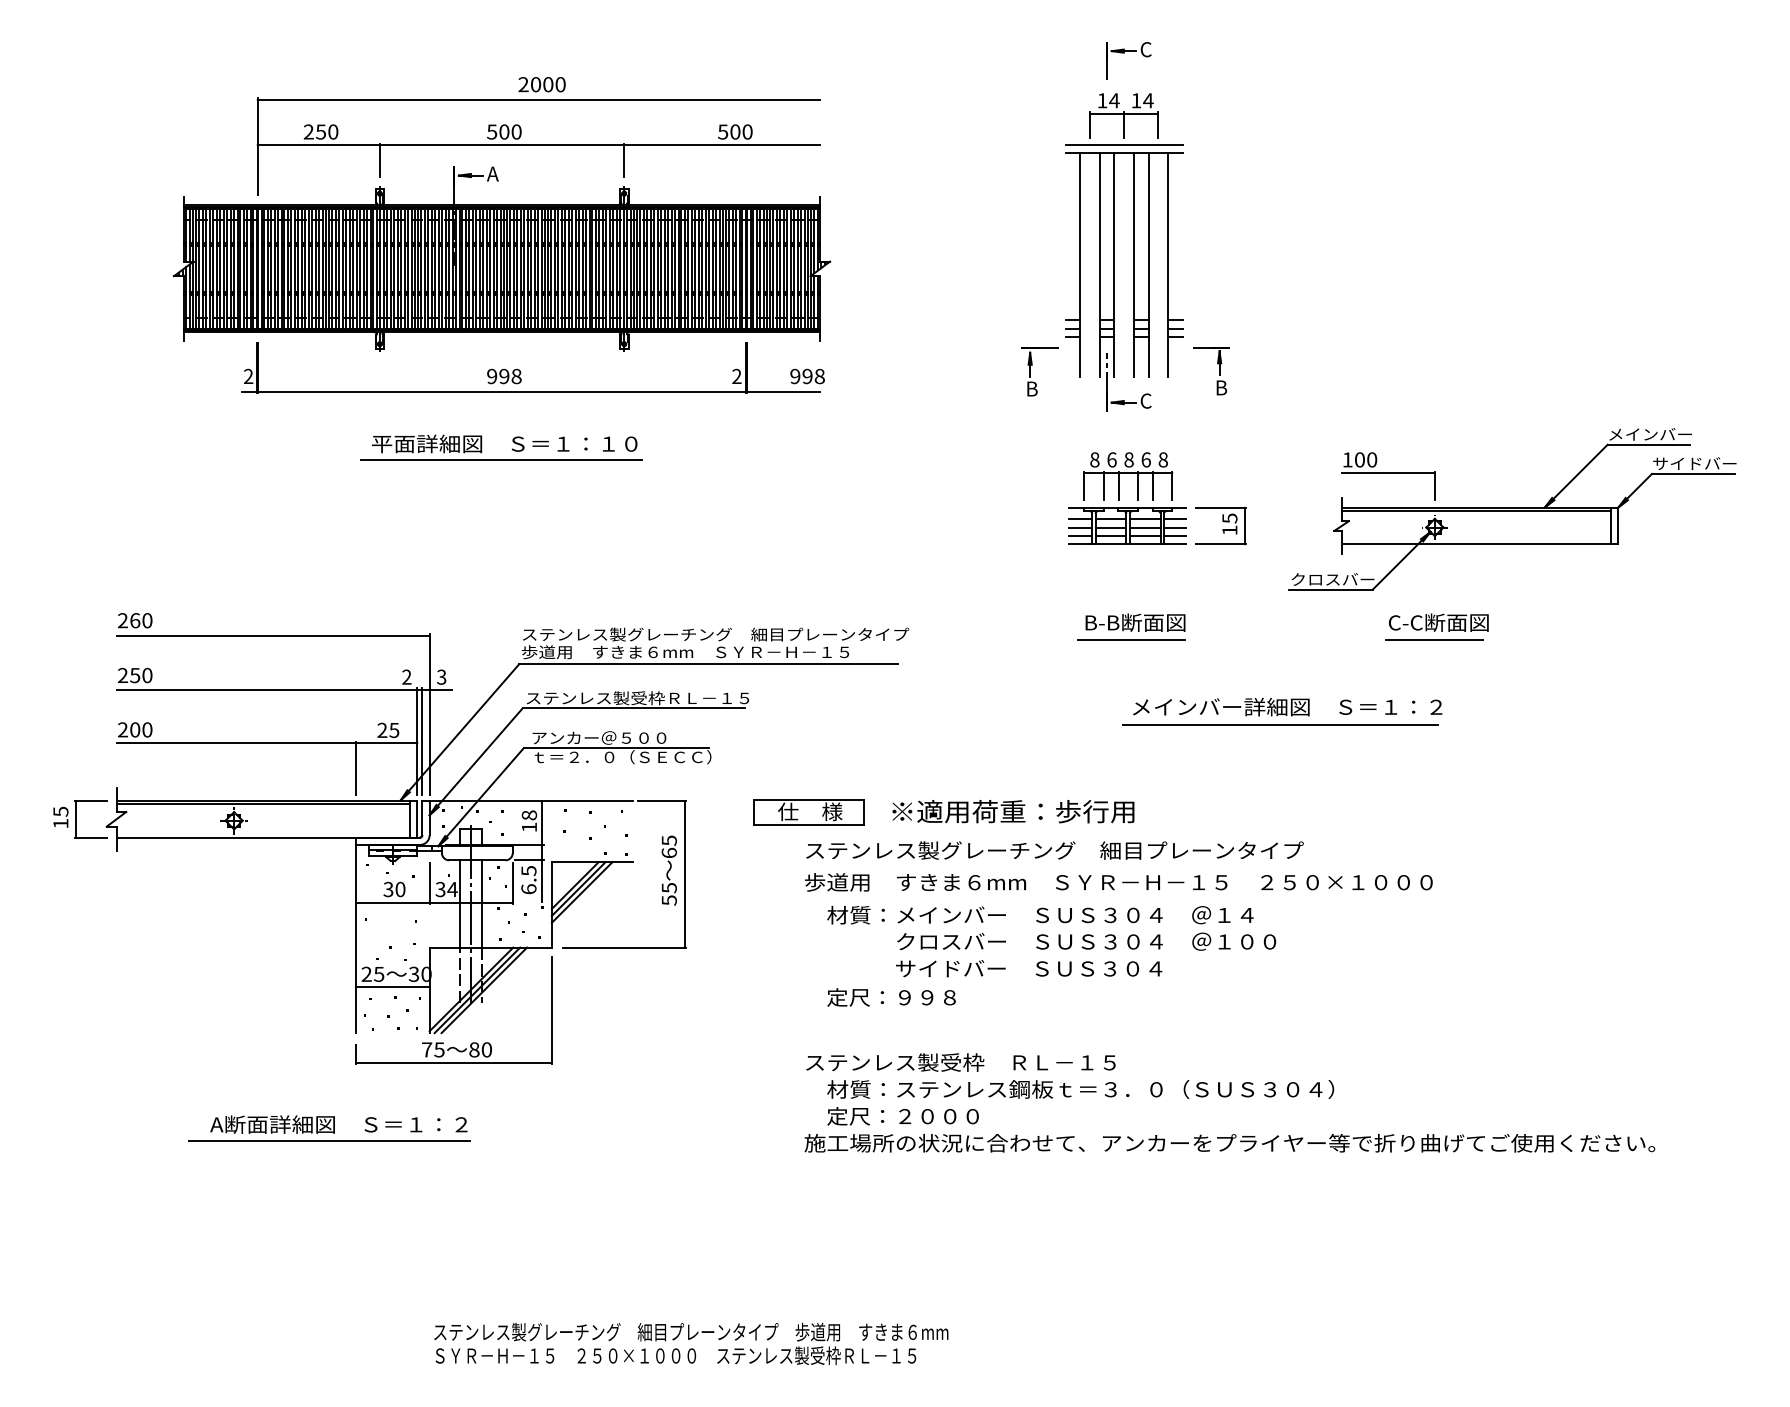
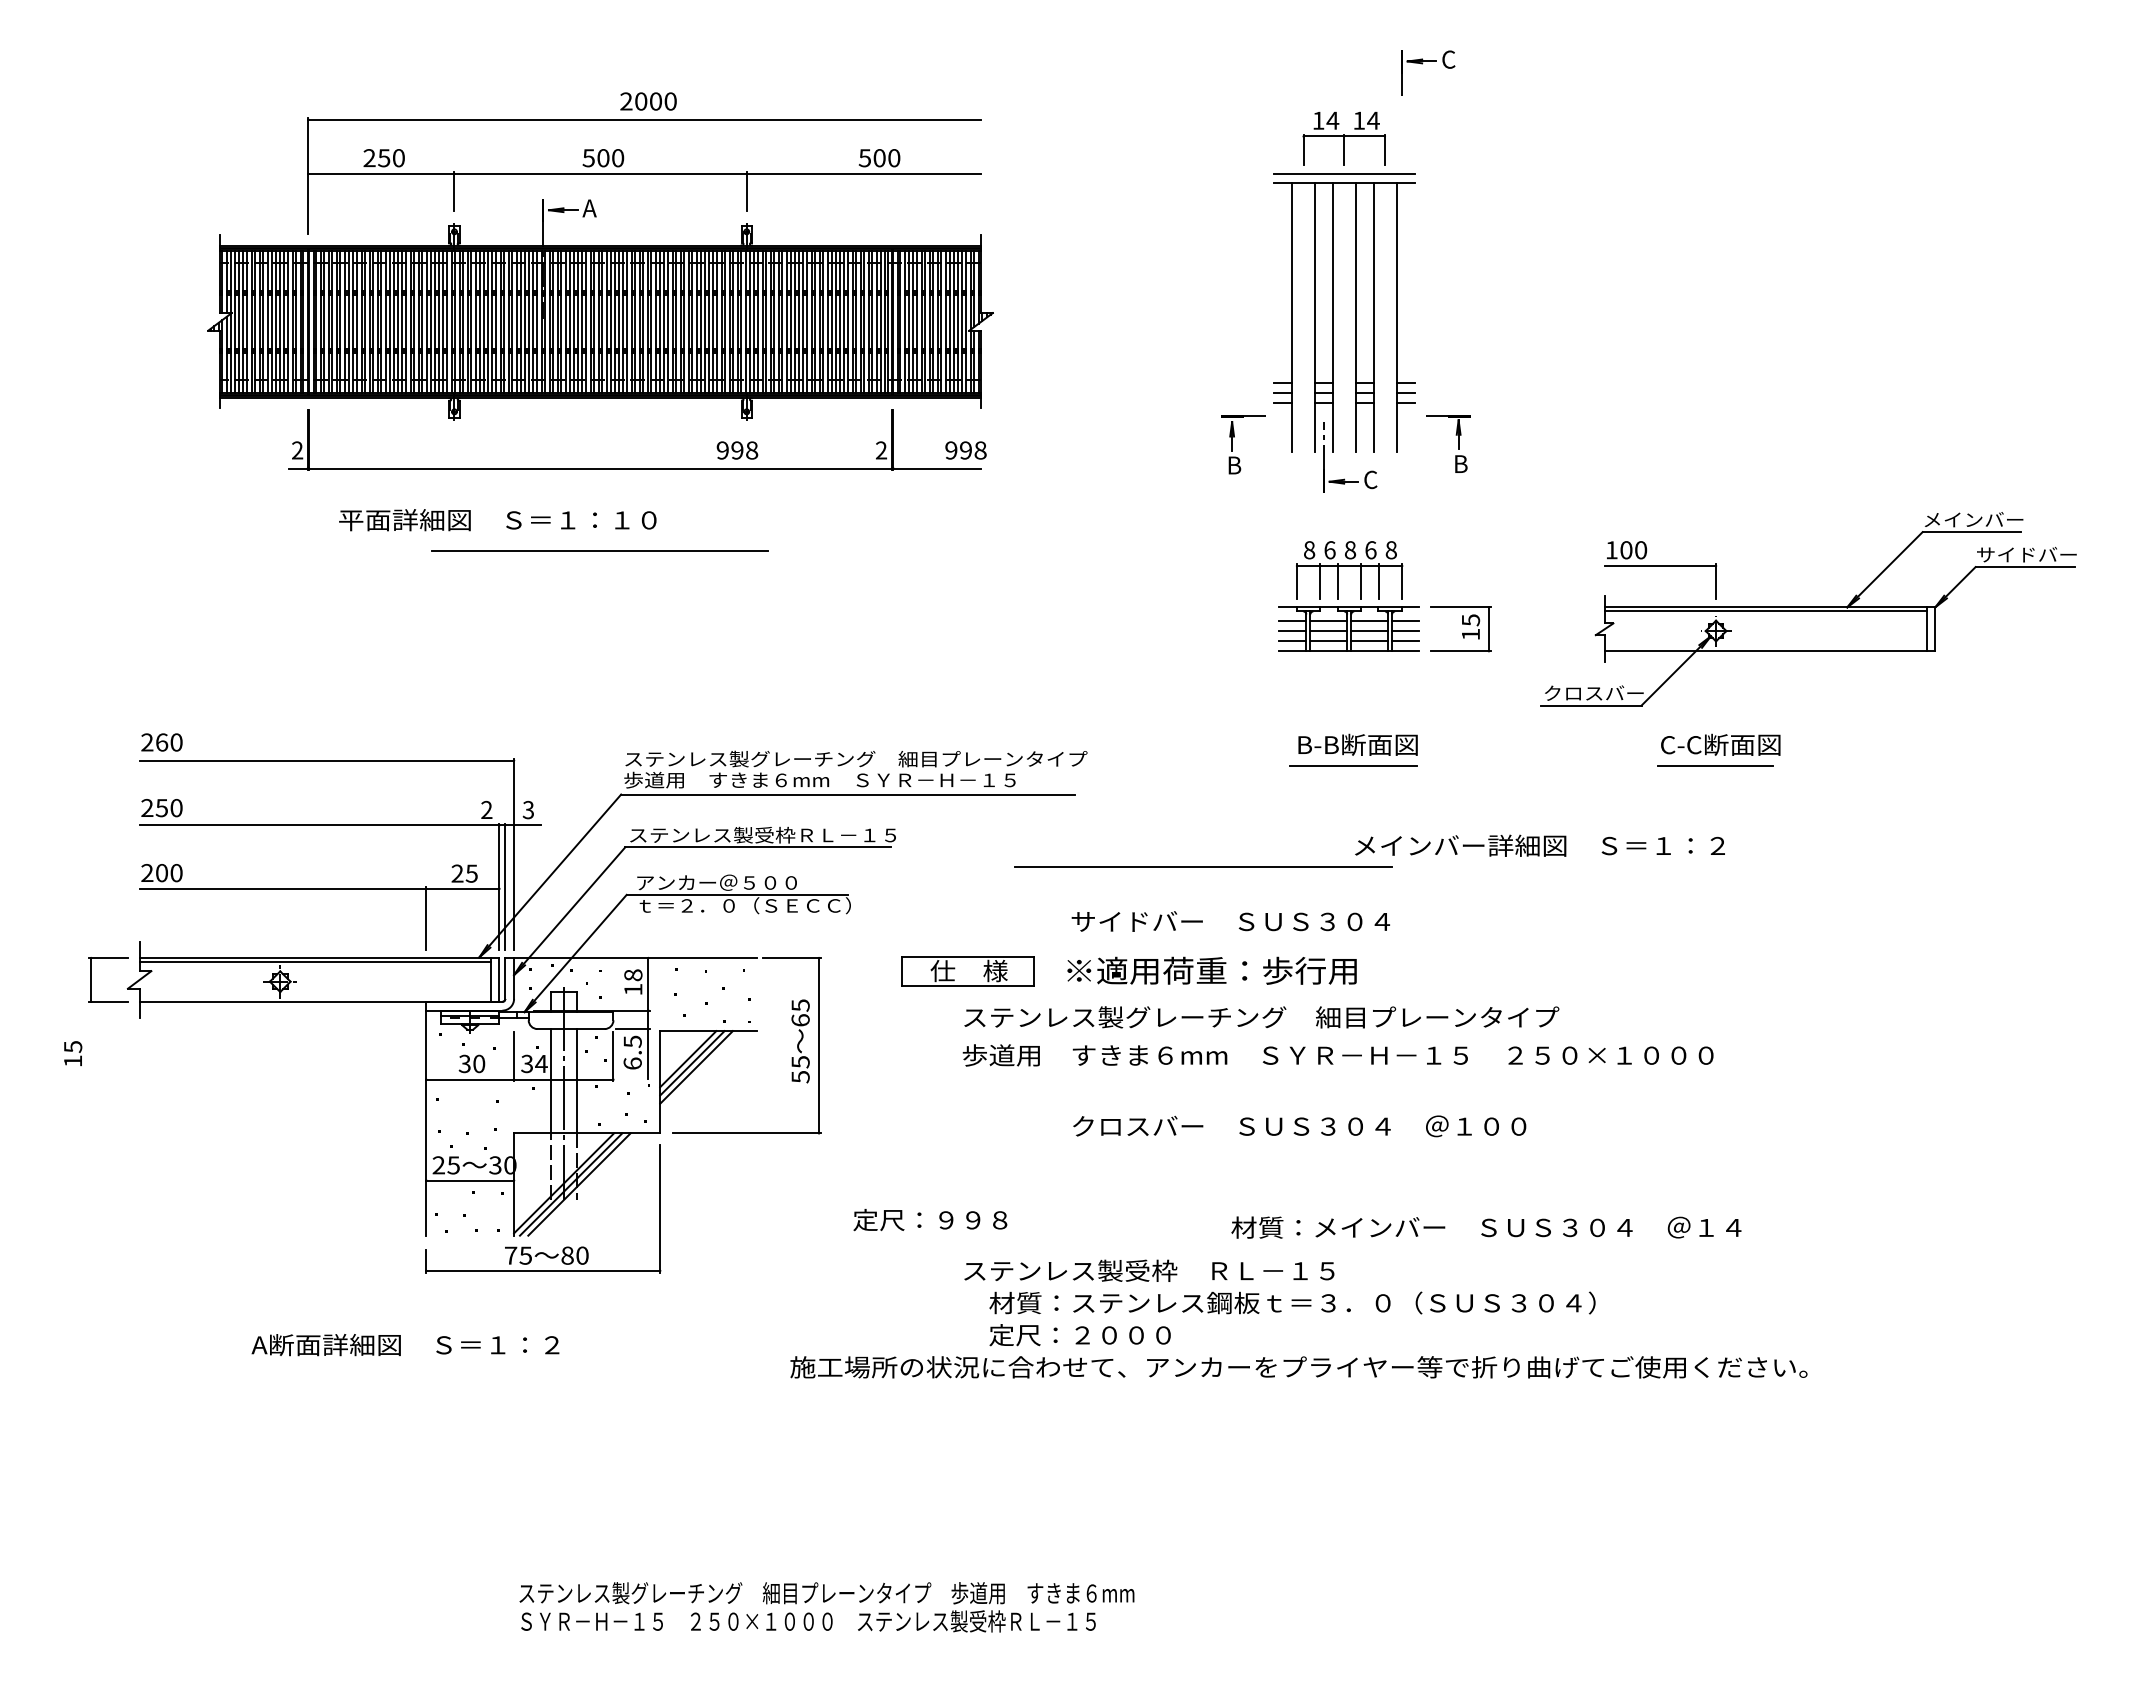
part: (1124, 53) -> (1422, 64), moved
text: (504, 376) -> (737, 450), moved
text: (504, 444) -> (497, 520), moved
line: (1280, 724) -> (1203, 866), moved
text: (61, 817) -> (73, 1053), moved
text: (1040, 915) -> (1486, 1227), moved
text: (1028, 968) -> (1230, 921), moved
text: (891, 997) -> (930, 1220), moved
line: (329, 1140) -> (394, 1364), removed
text: (1229, 1143) -> (1298, 1367), moved

